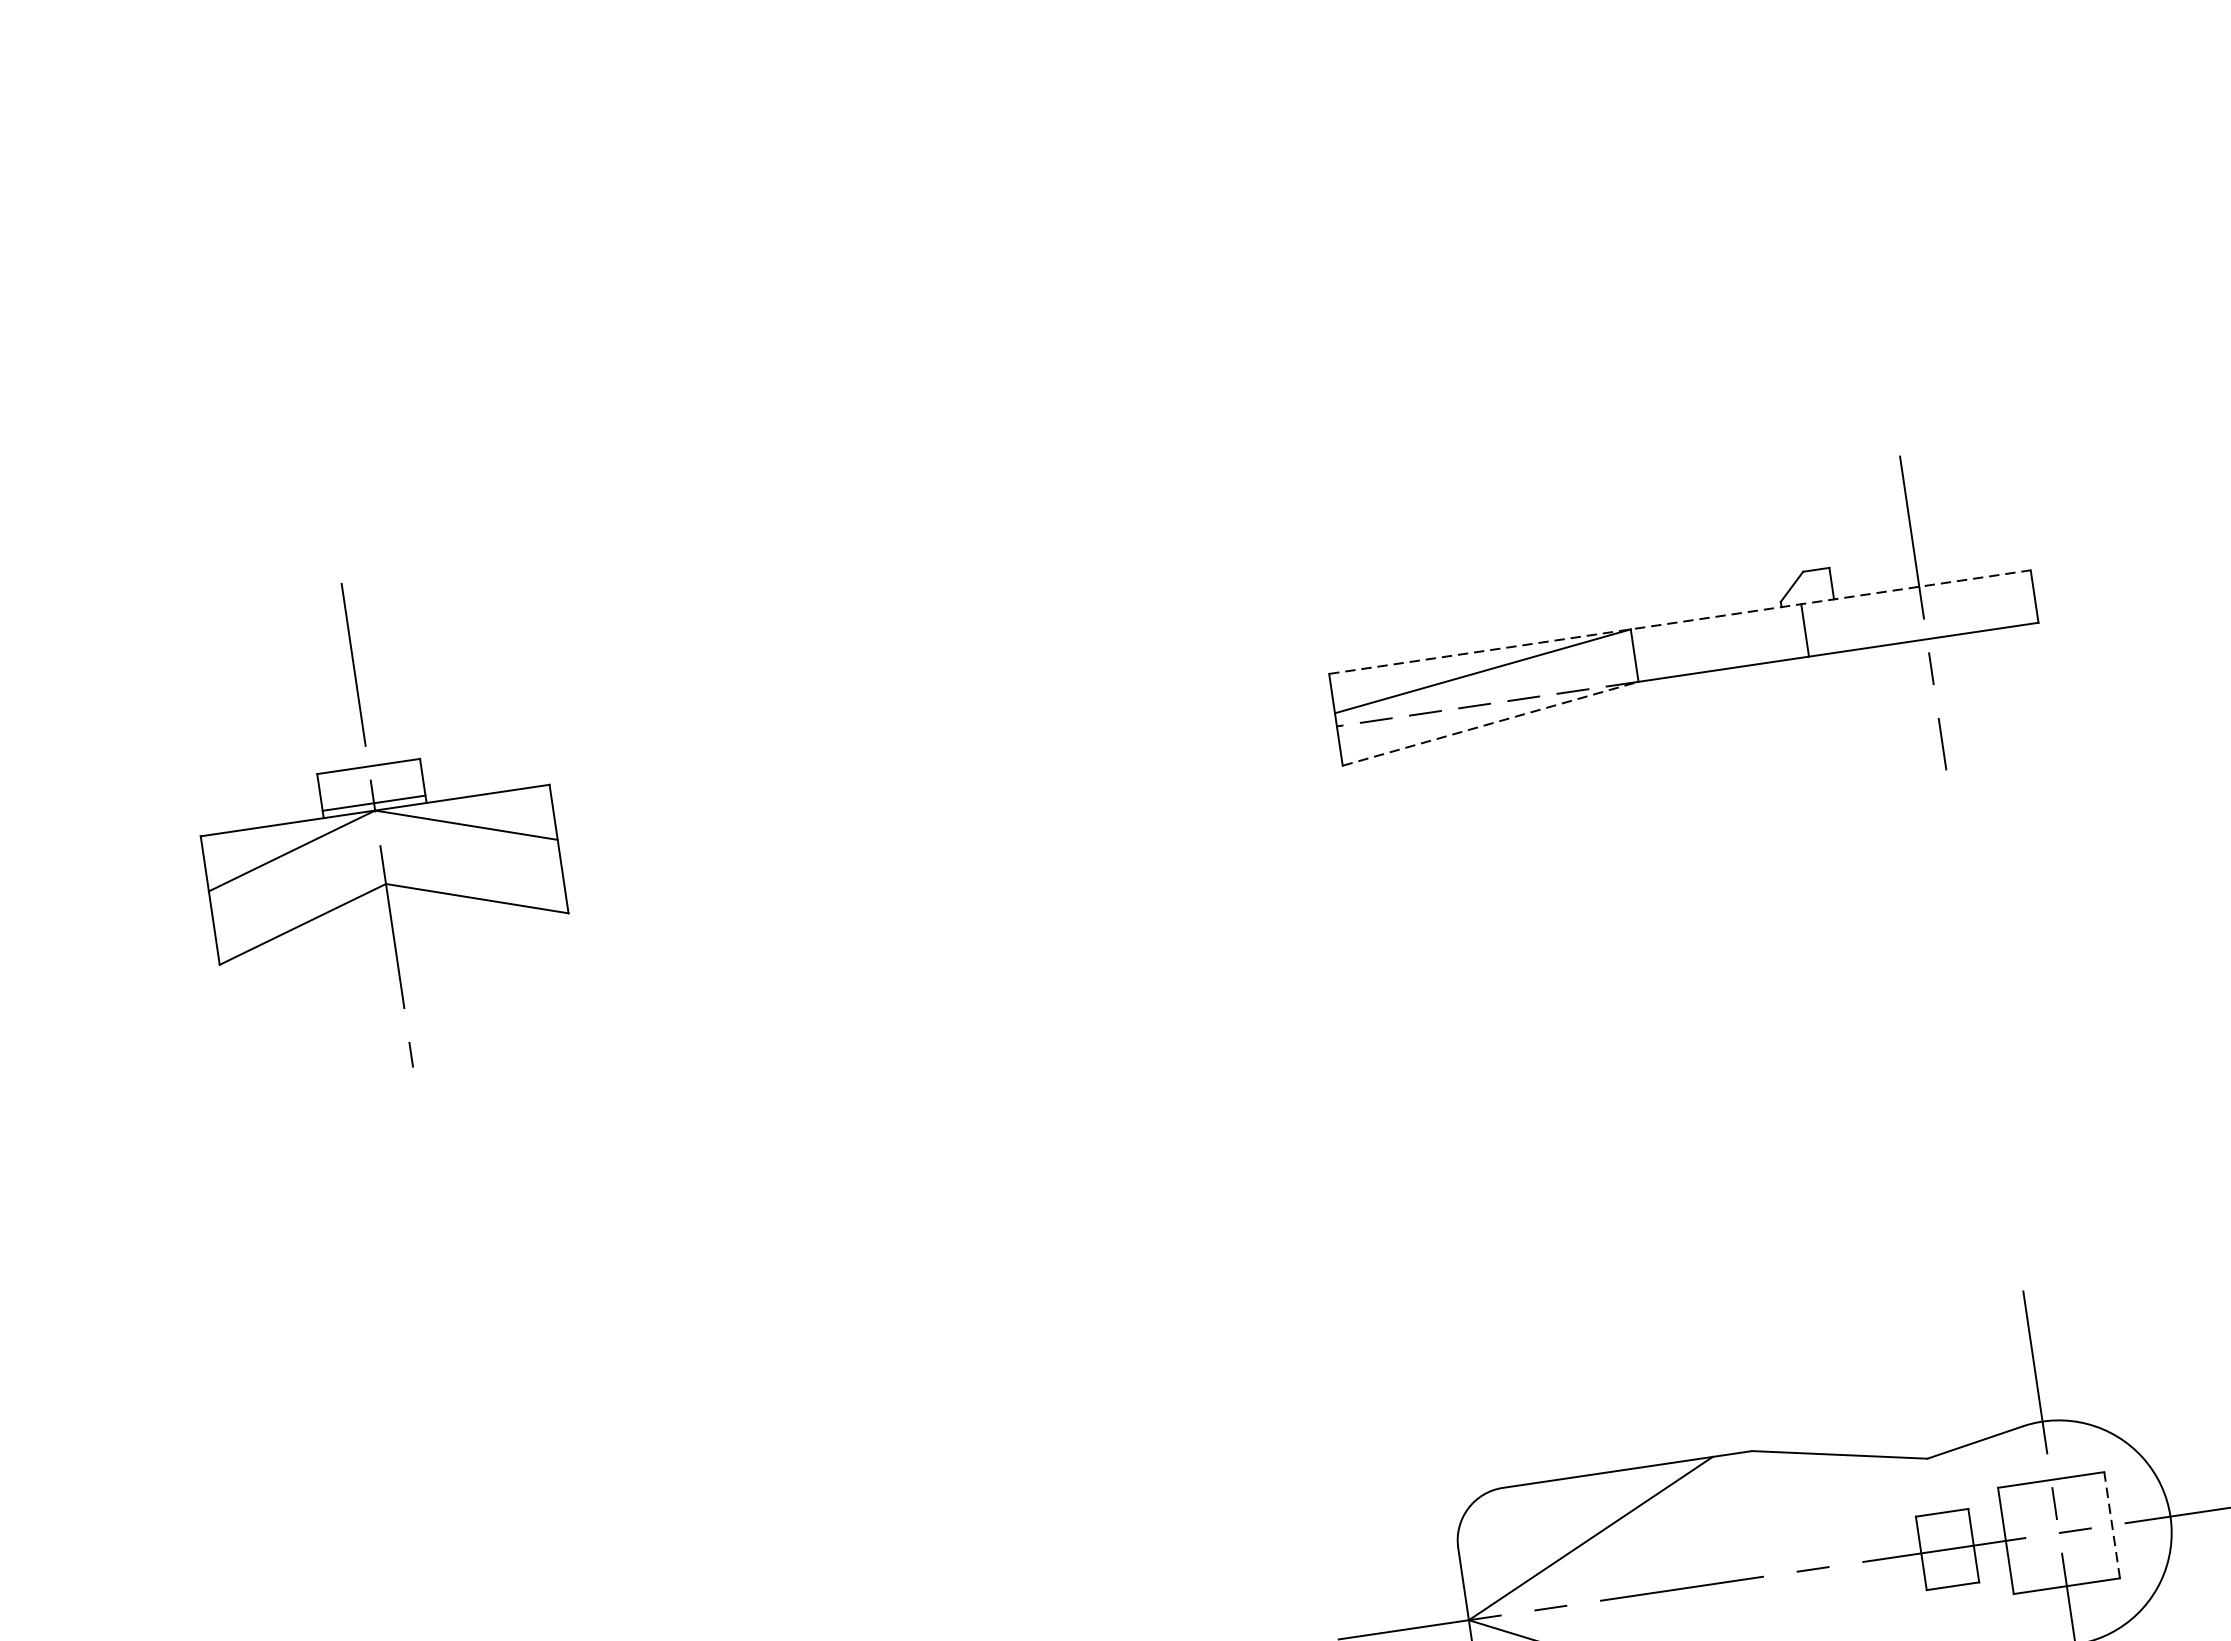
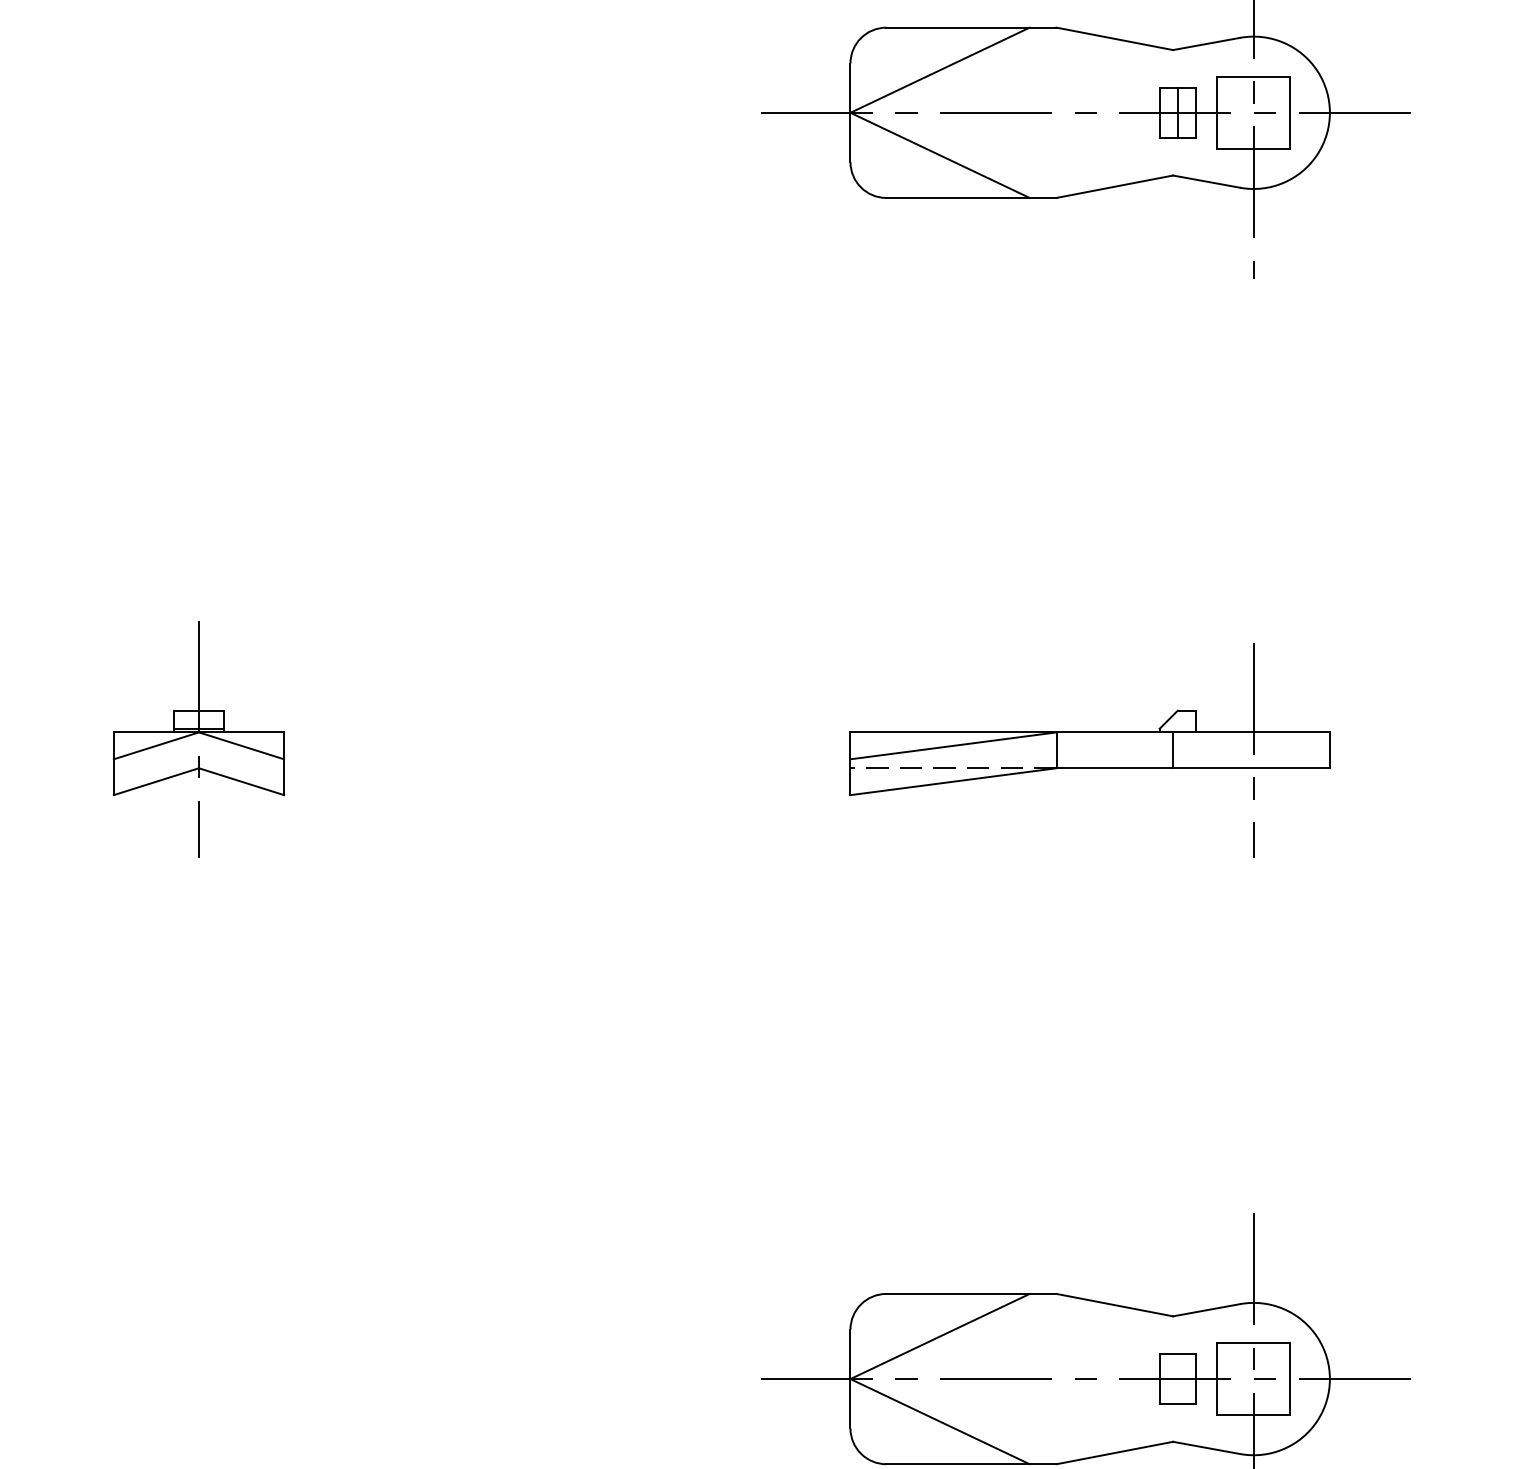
line: (1680, 622) -> (1090, 732), dashed -> solid
line: (1490, 723) -> (953, 781), dashed -> solid
part: (376, 825) -> (198, 739), size x0.71
line: (2112, 1524) -> (1290, 1378), dashed -> solid

